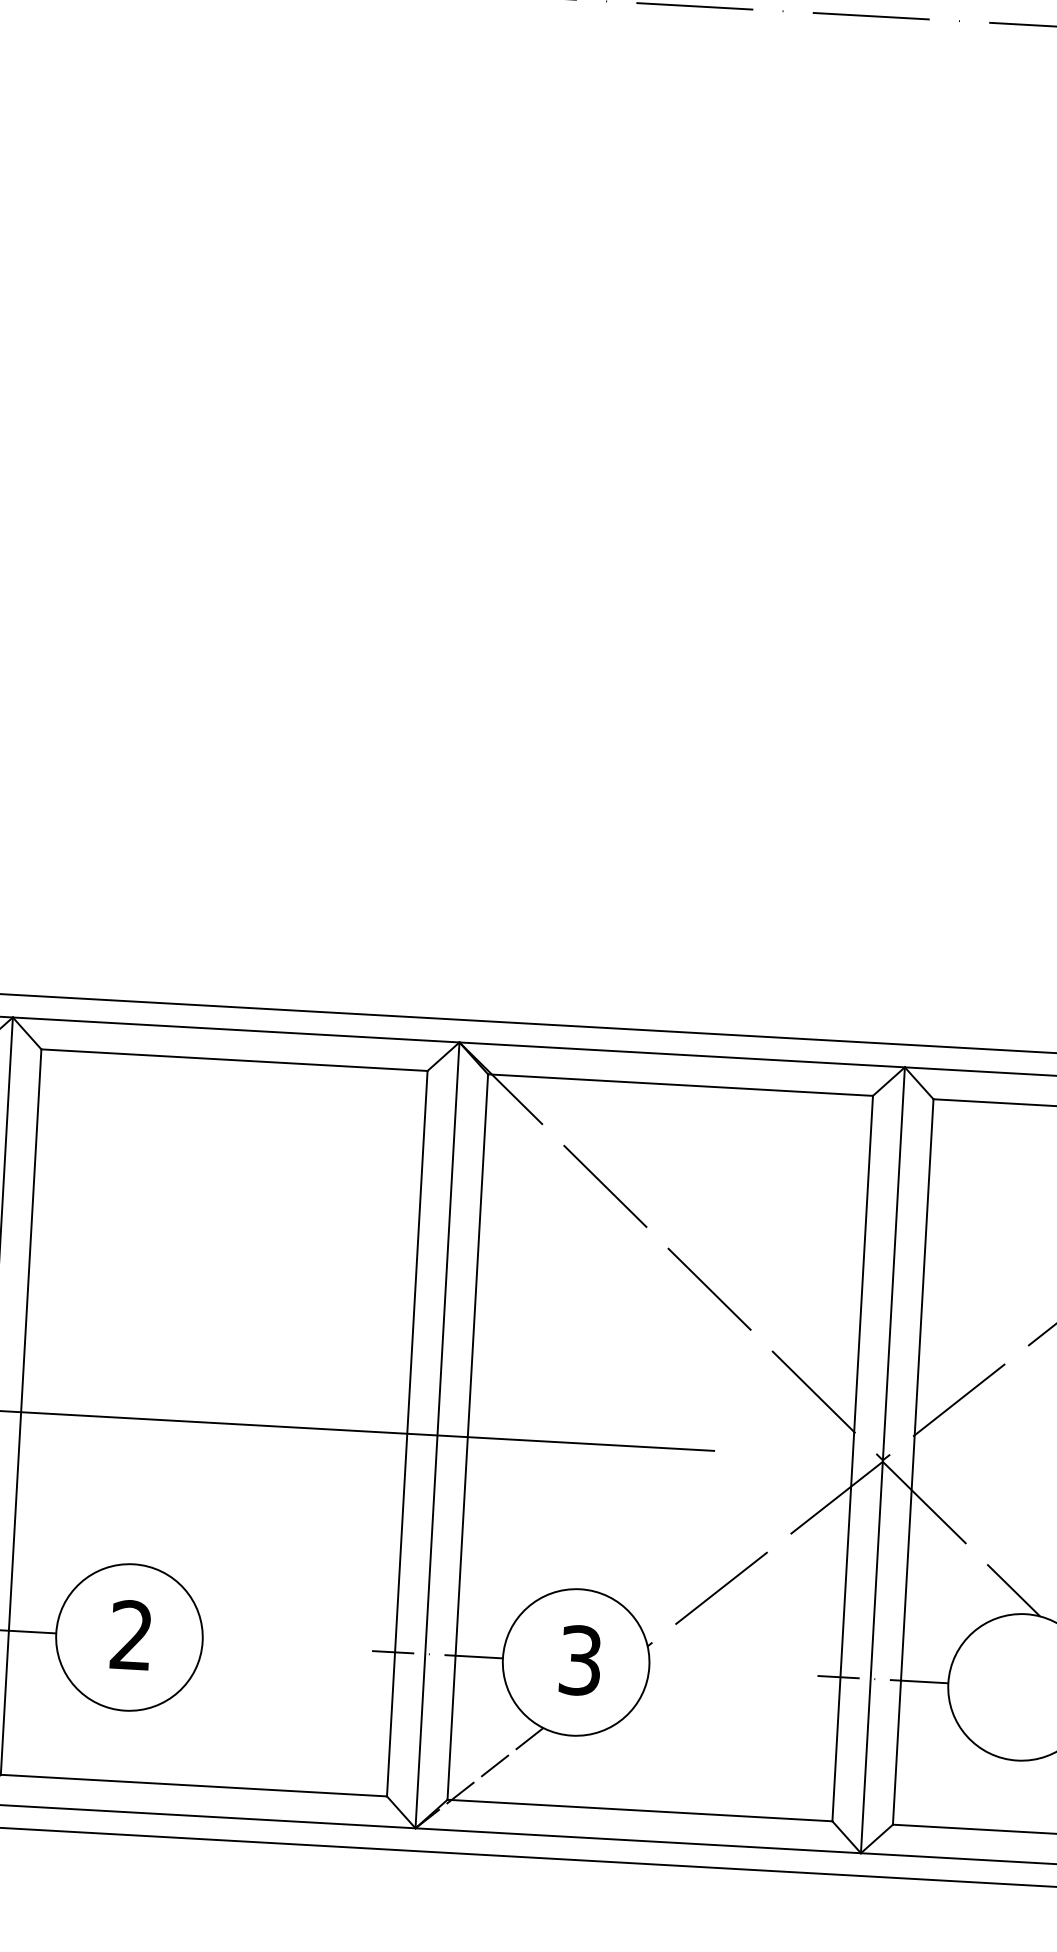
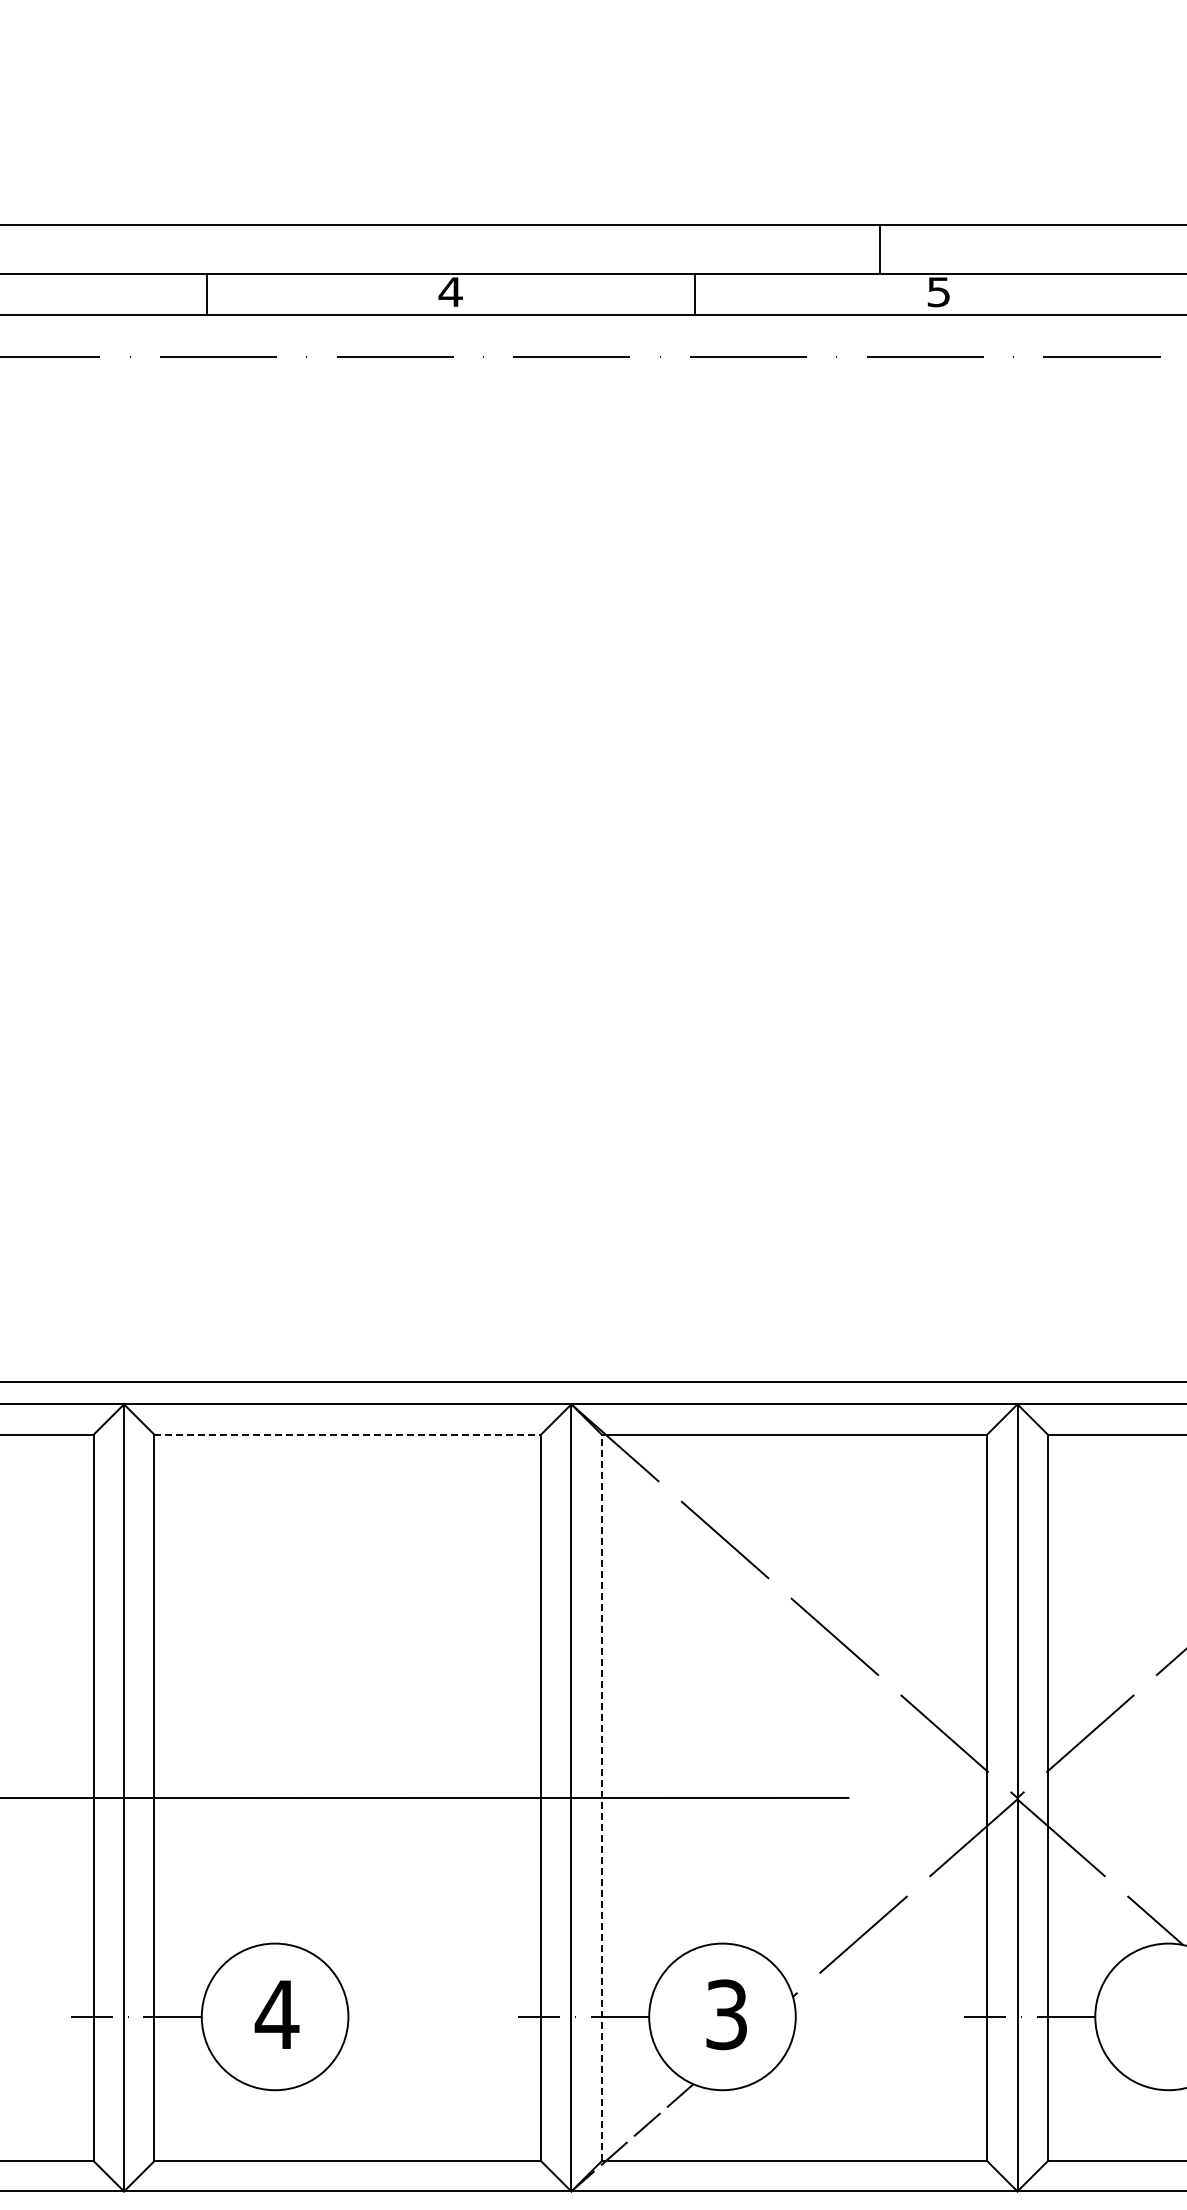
line: (235, 1060) -> (348, 1434), solid -> dashed
line: (467, 1436) -> (601, 1797), solid -> dashed
text: (131, 1634) -> (276, 2013), 2 -> 4

